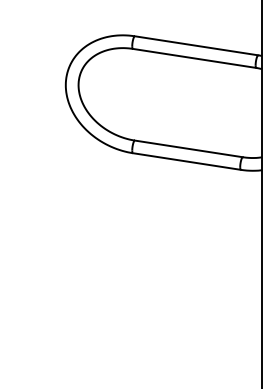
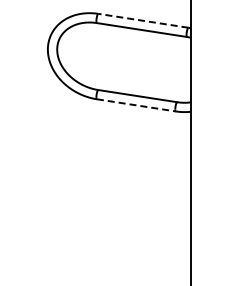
line: (196, 45) -> (143, 20), solid -> dashed
line: (187, 161) -> (136, 105), solid -> dashed

